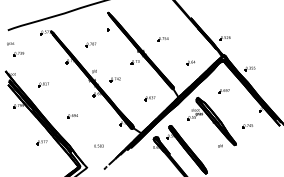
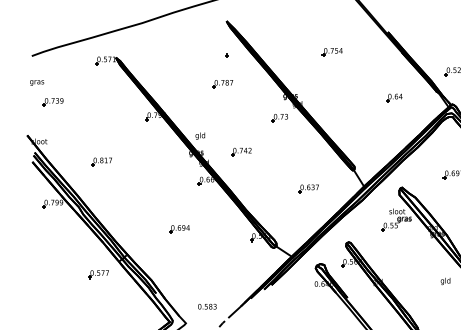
part: (162, 39) -> (330, 52), moved
part: (90, 44) -> (221, 83), moved
part: (190, 62) -> (393, 97), moved
part: (72, 116) -> (179, 229), moved
text: (98, 145) -> (206, 305), moved

